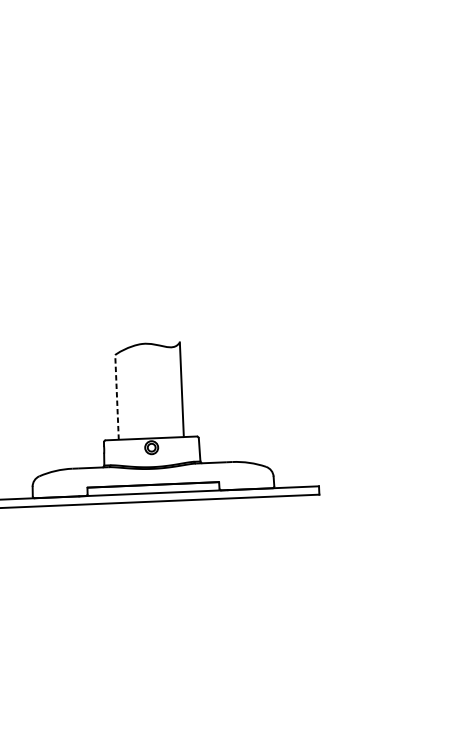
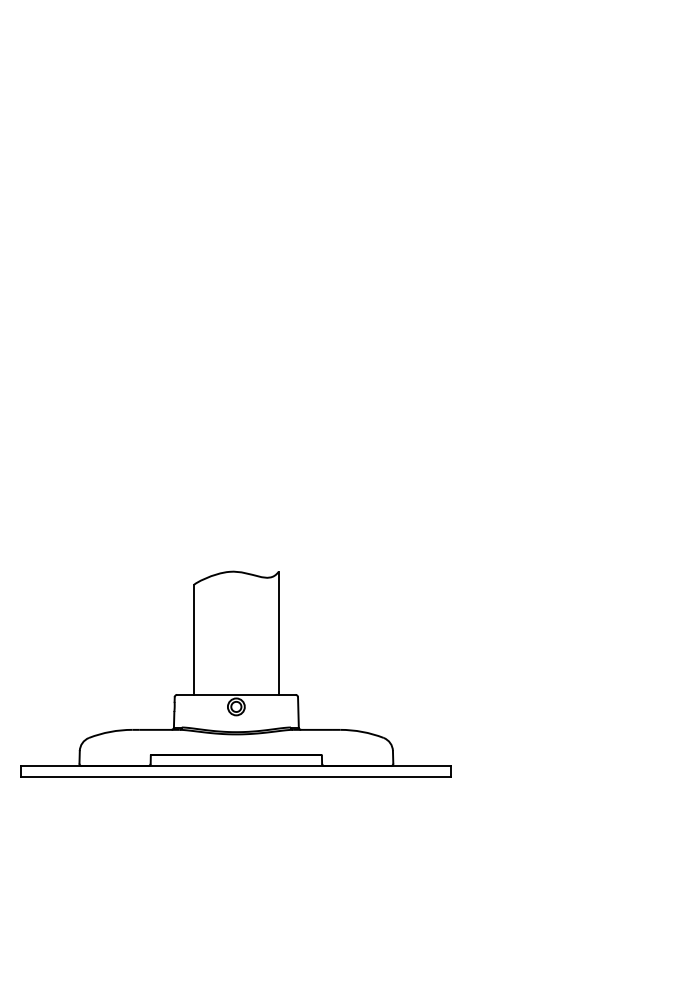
line: (117, 397) -> (194, 639), dashed -> solid

